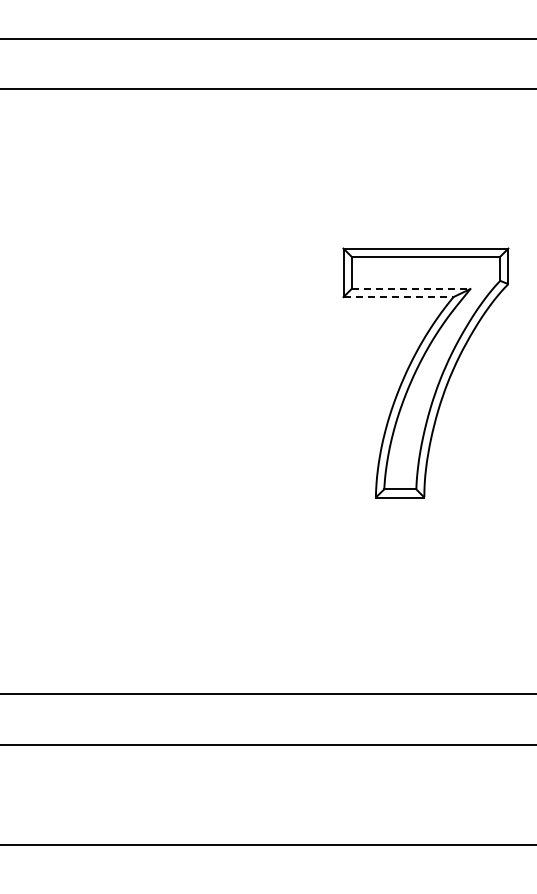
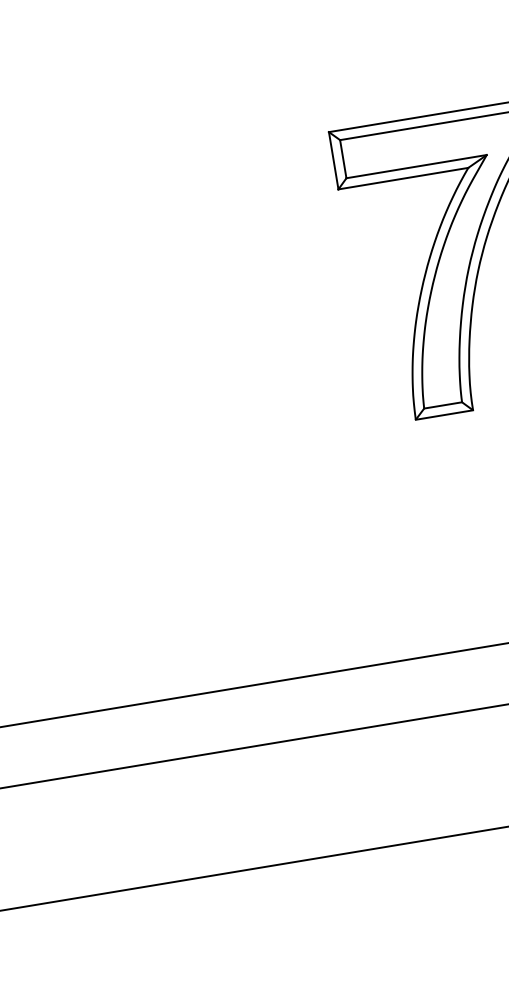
line: (411, 289) -> (417, 167), dashed -> solid
line: (398, 297) -> (403, 179), dashed -> solid

